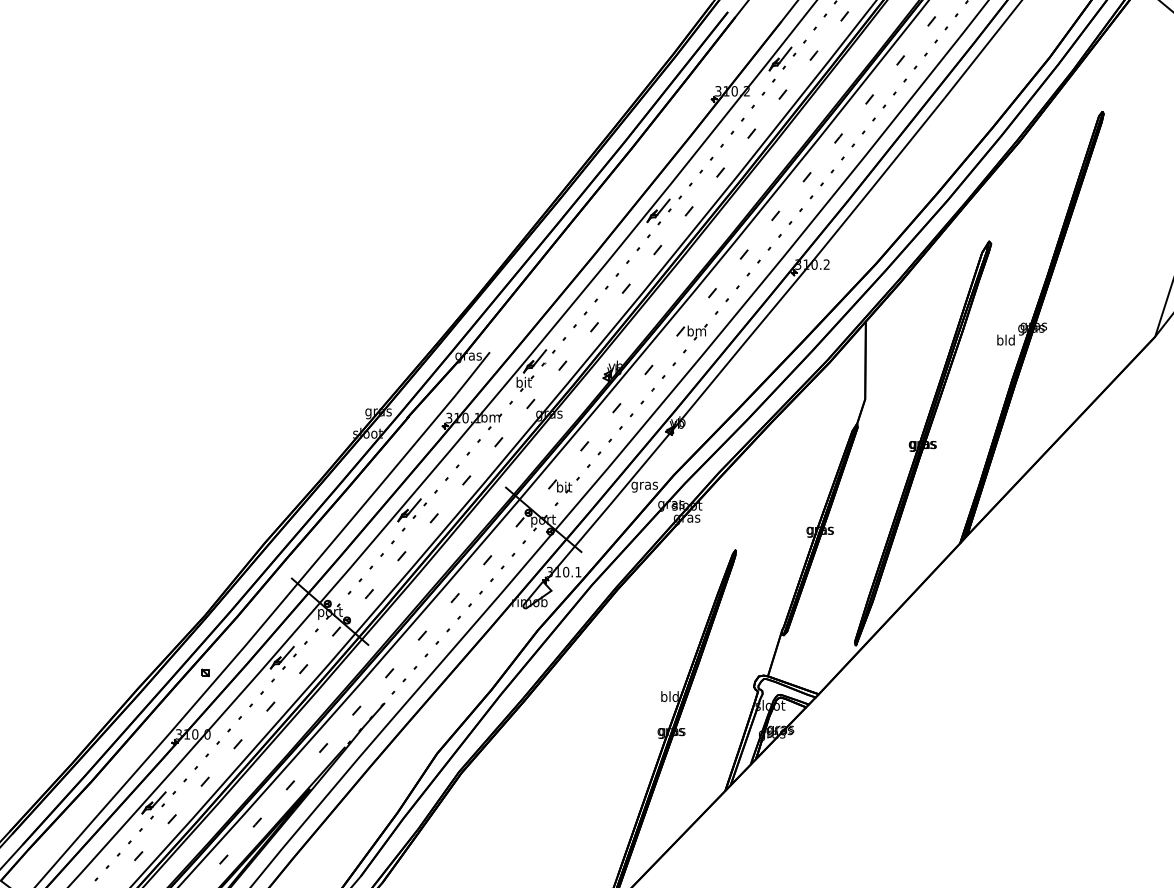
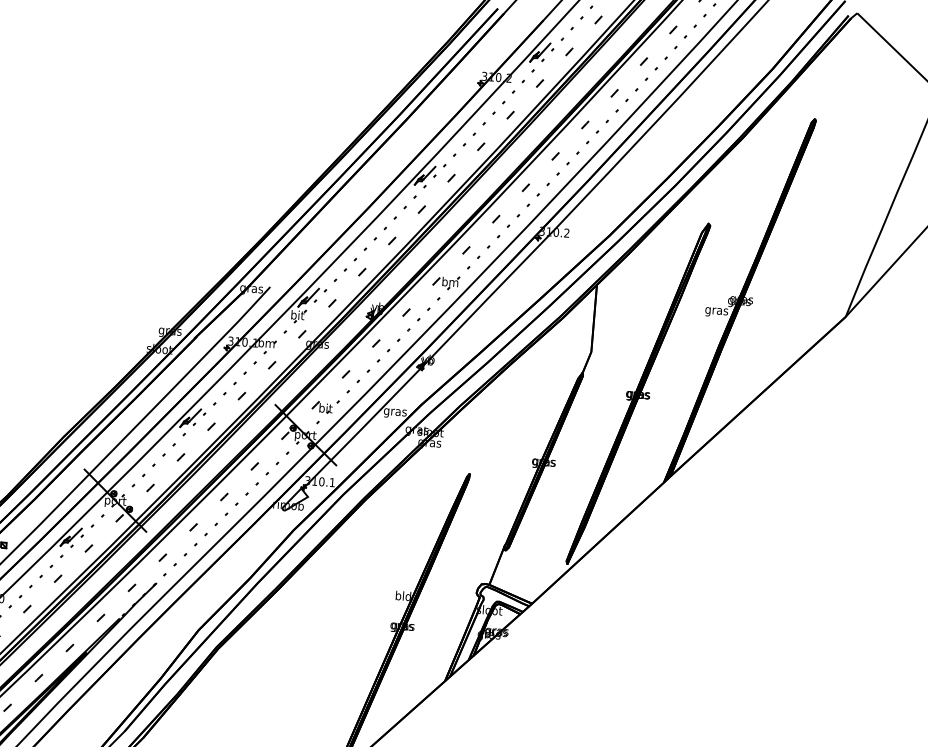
text: (1005, 341) -> (716, 311), bld -> gras

